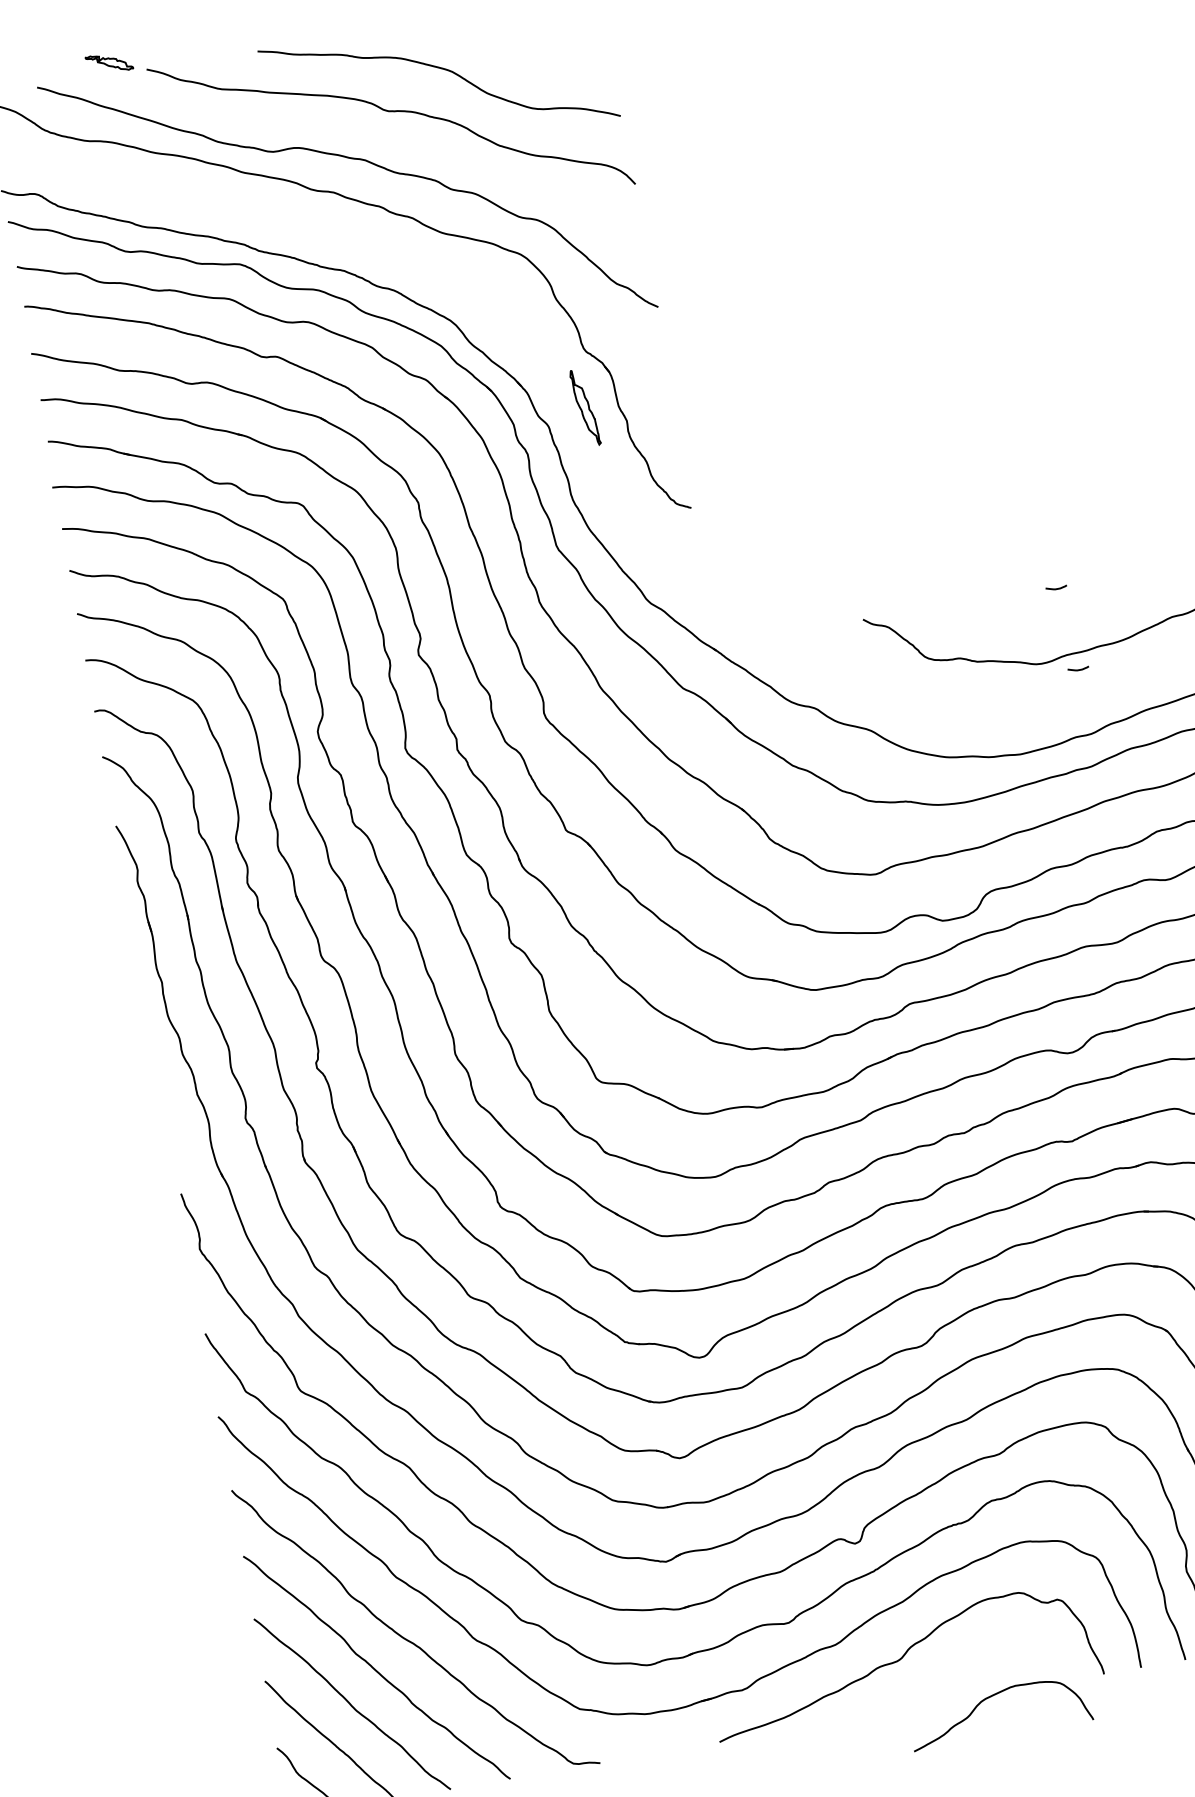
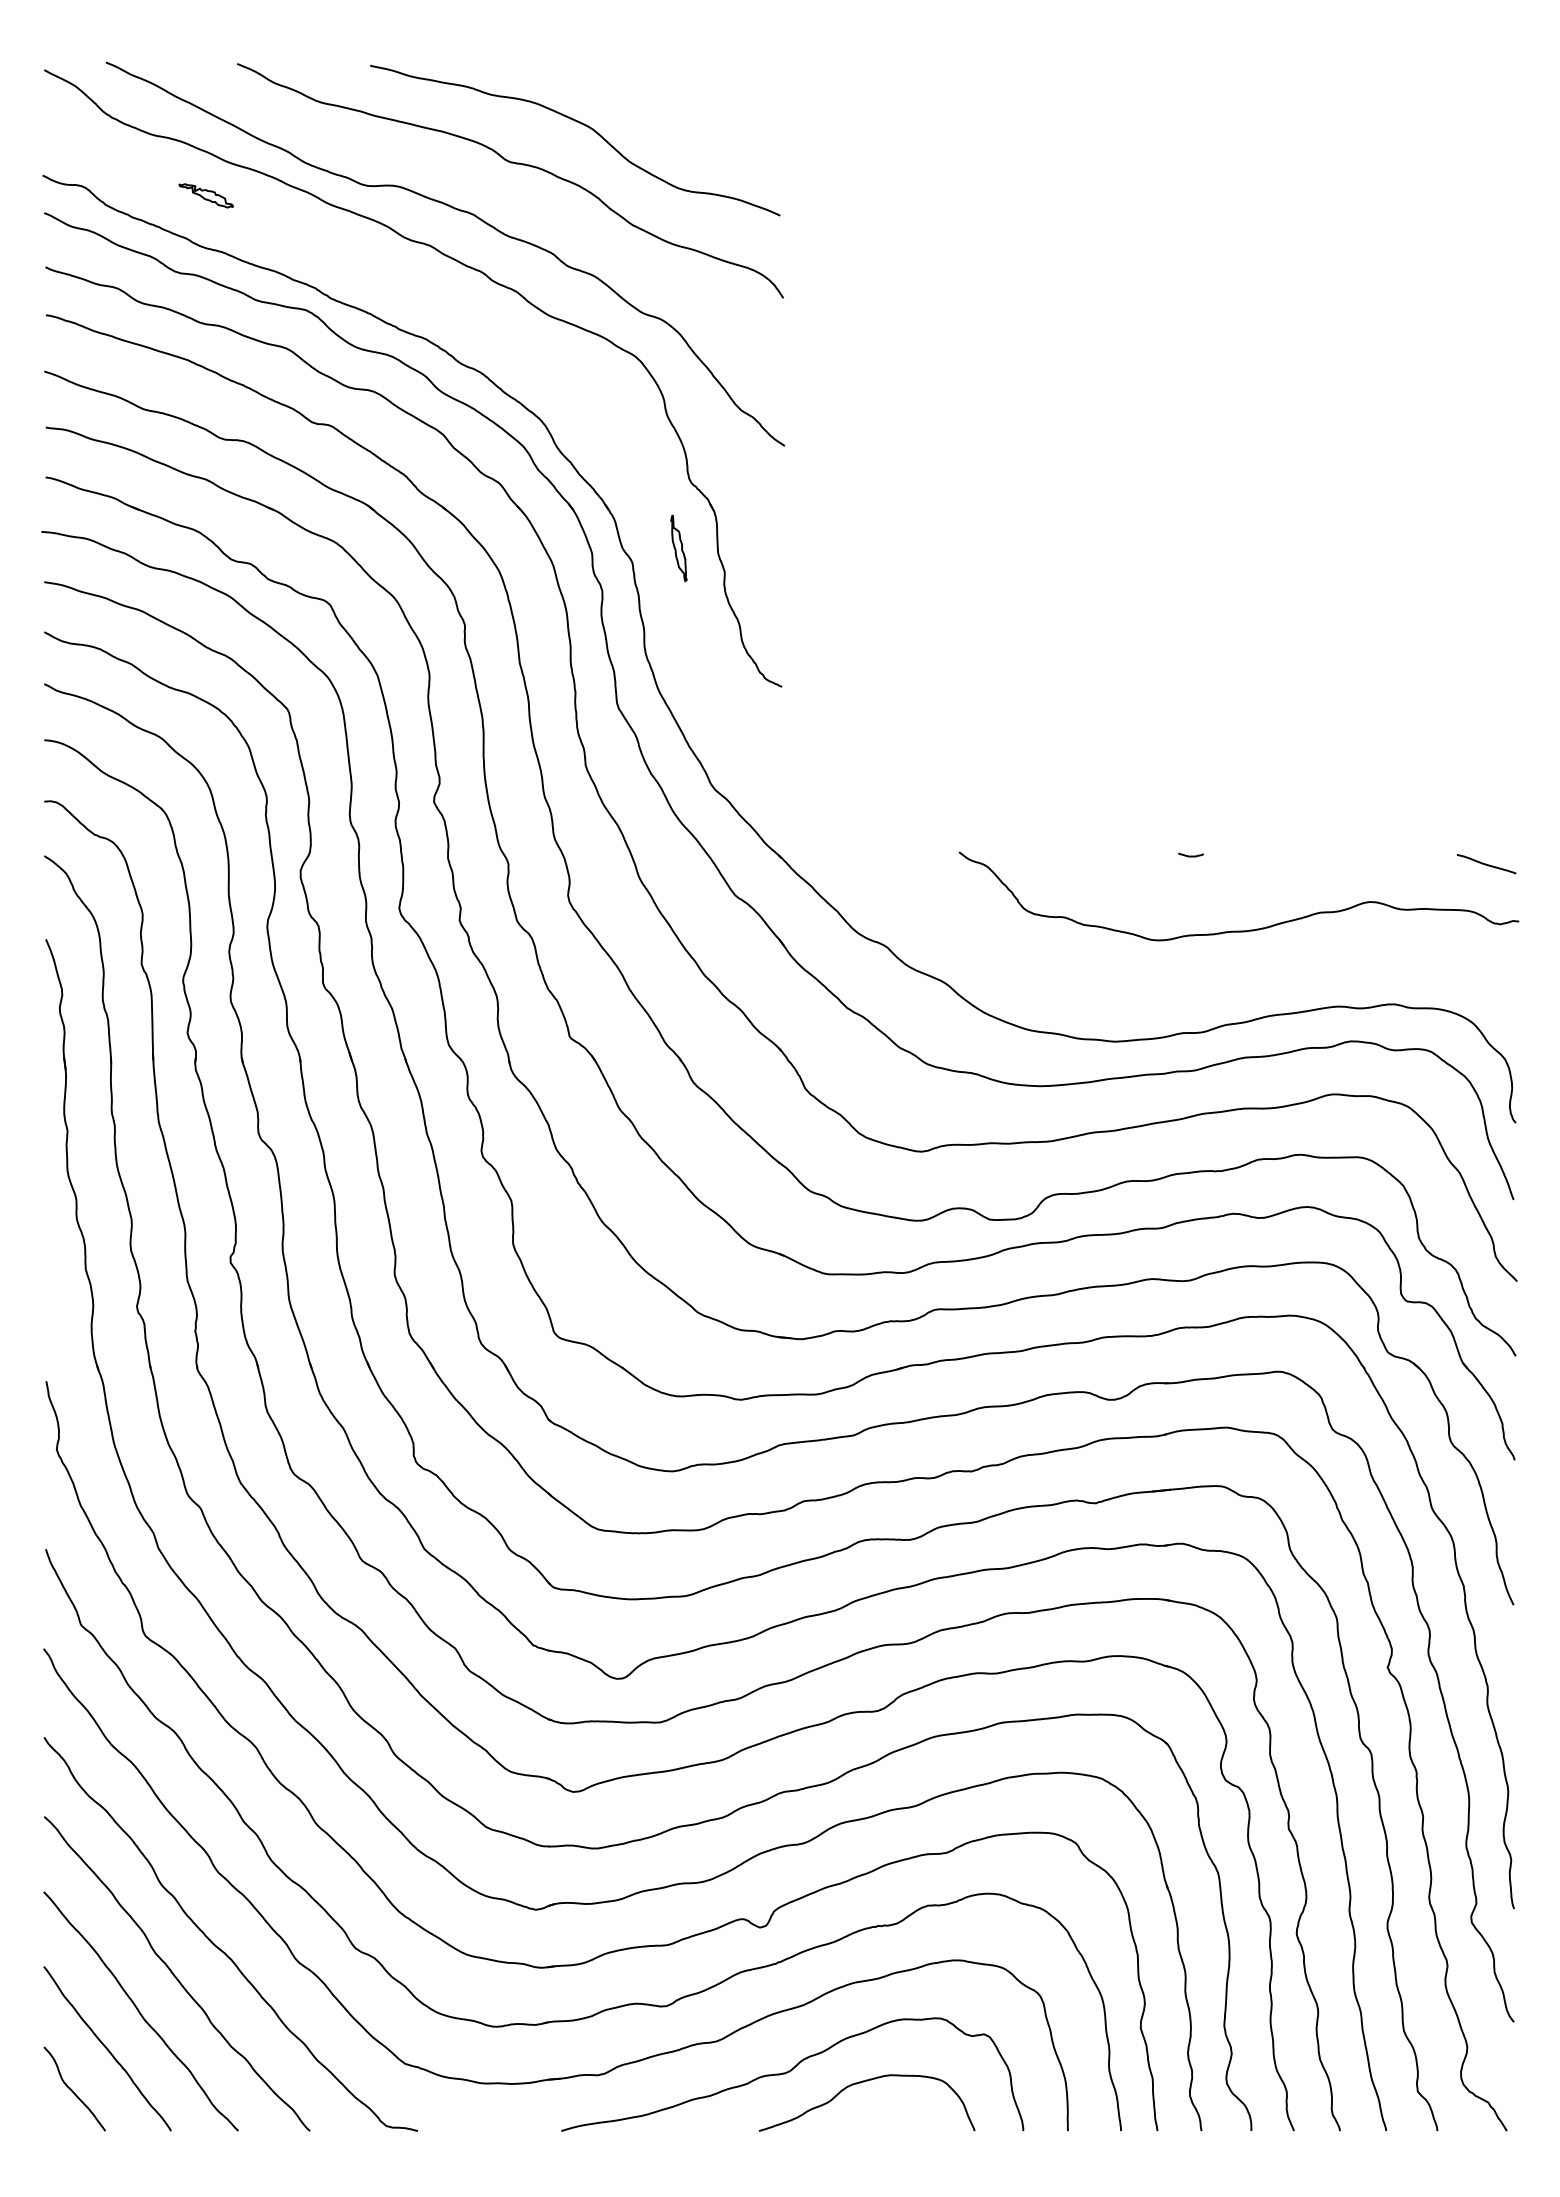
part: (108, 62) -> (205, 195), moved
part: (584, 408) -> (678, 548), size x0.71
curve: (1078, 669) -> (1199, 954), removed
curve: (994, 1695) -> (864, 2082), moved

